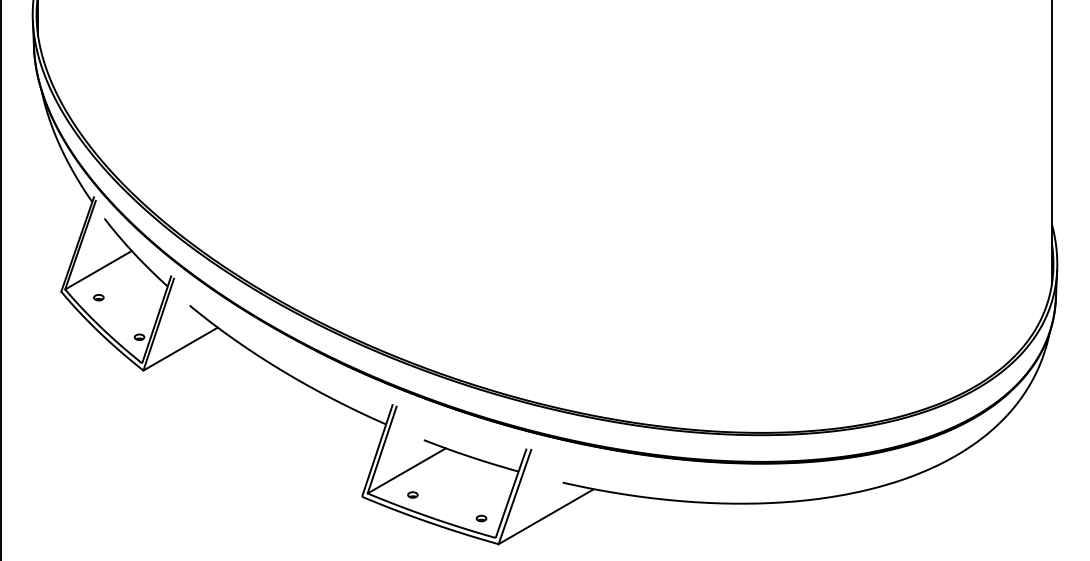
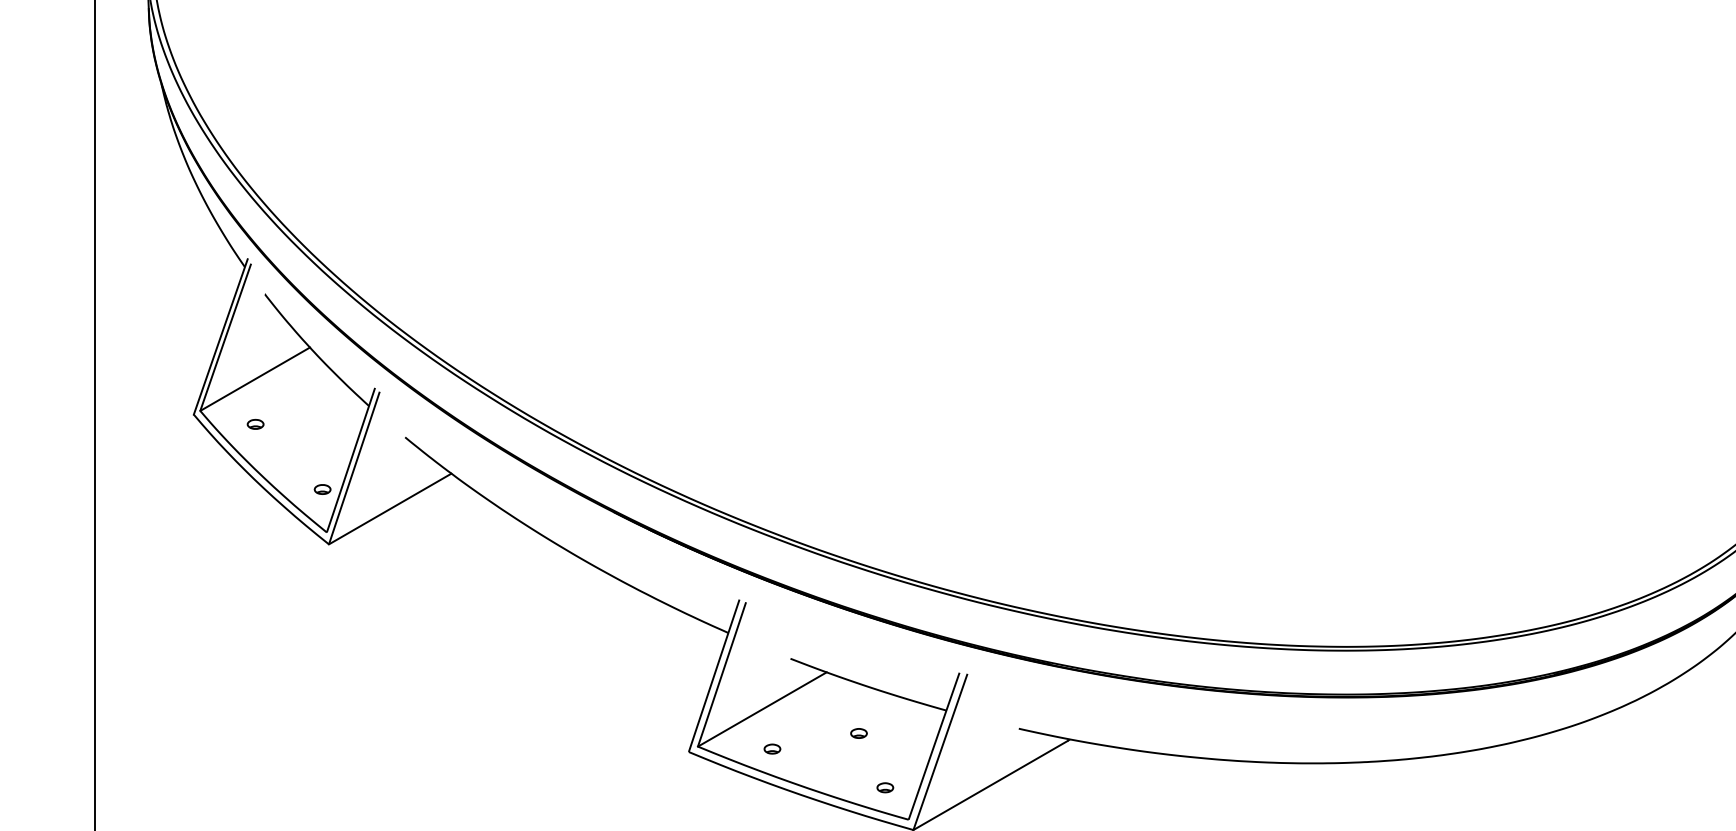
part: (465, 485) -> (858, 733), added

